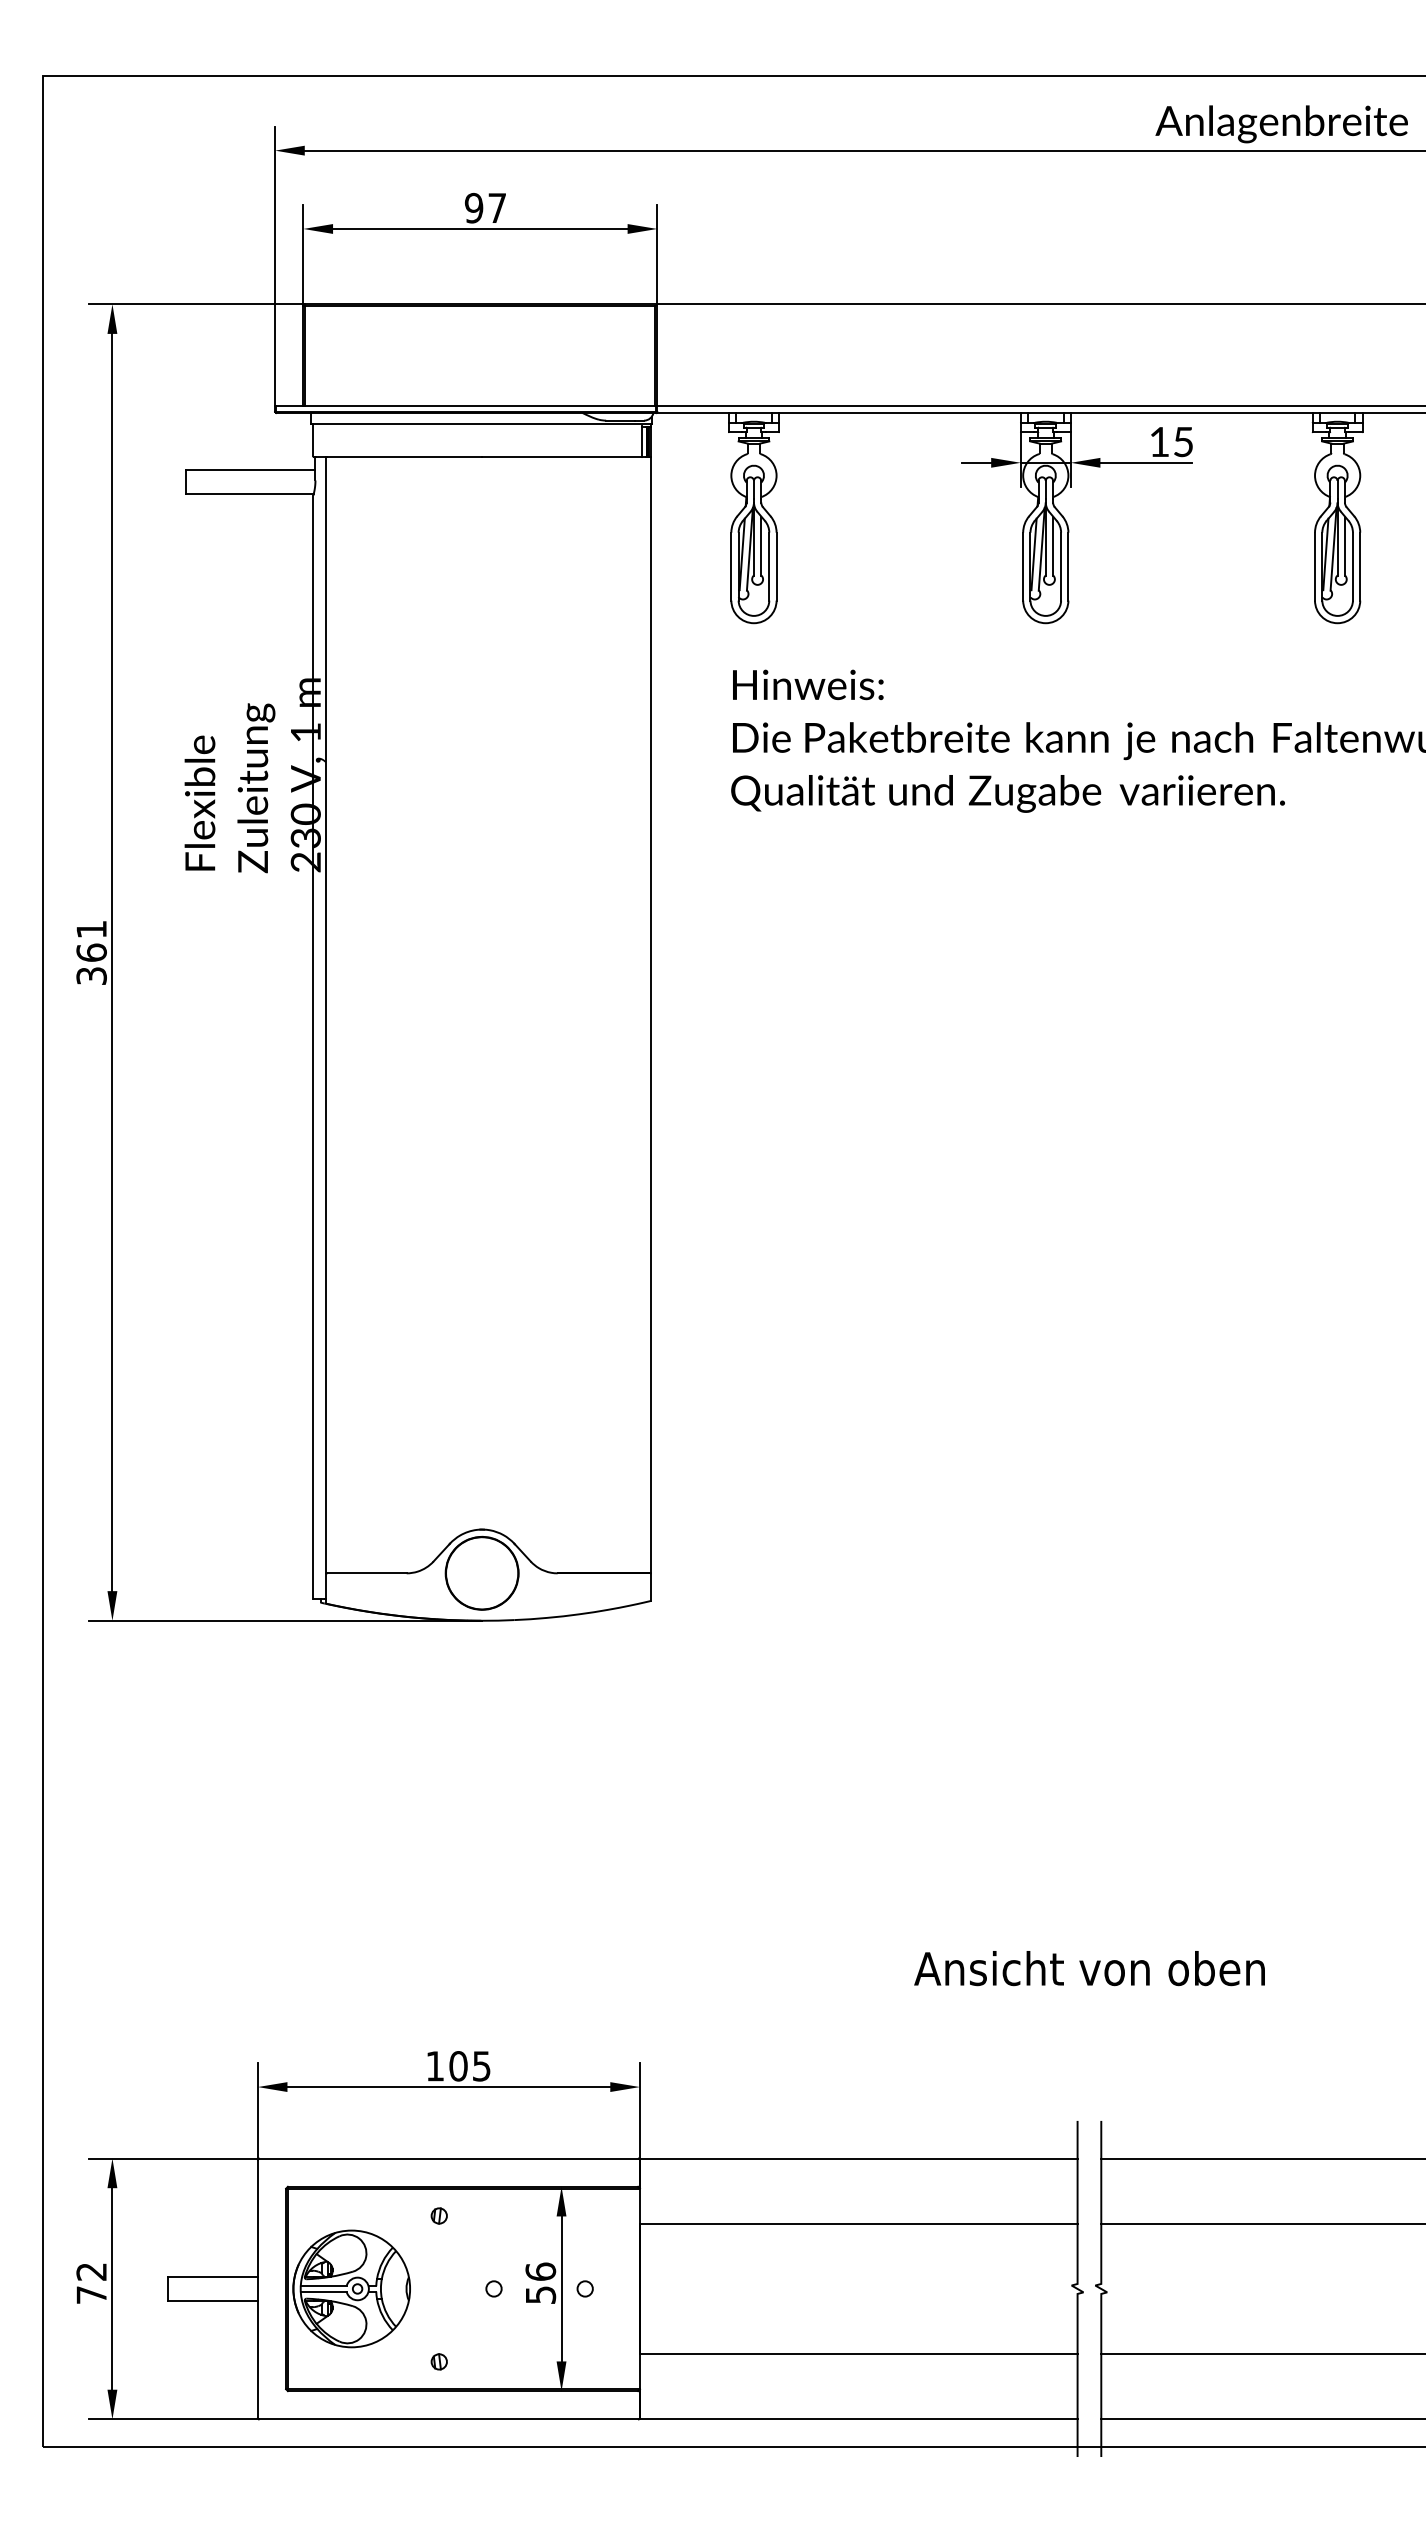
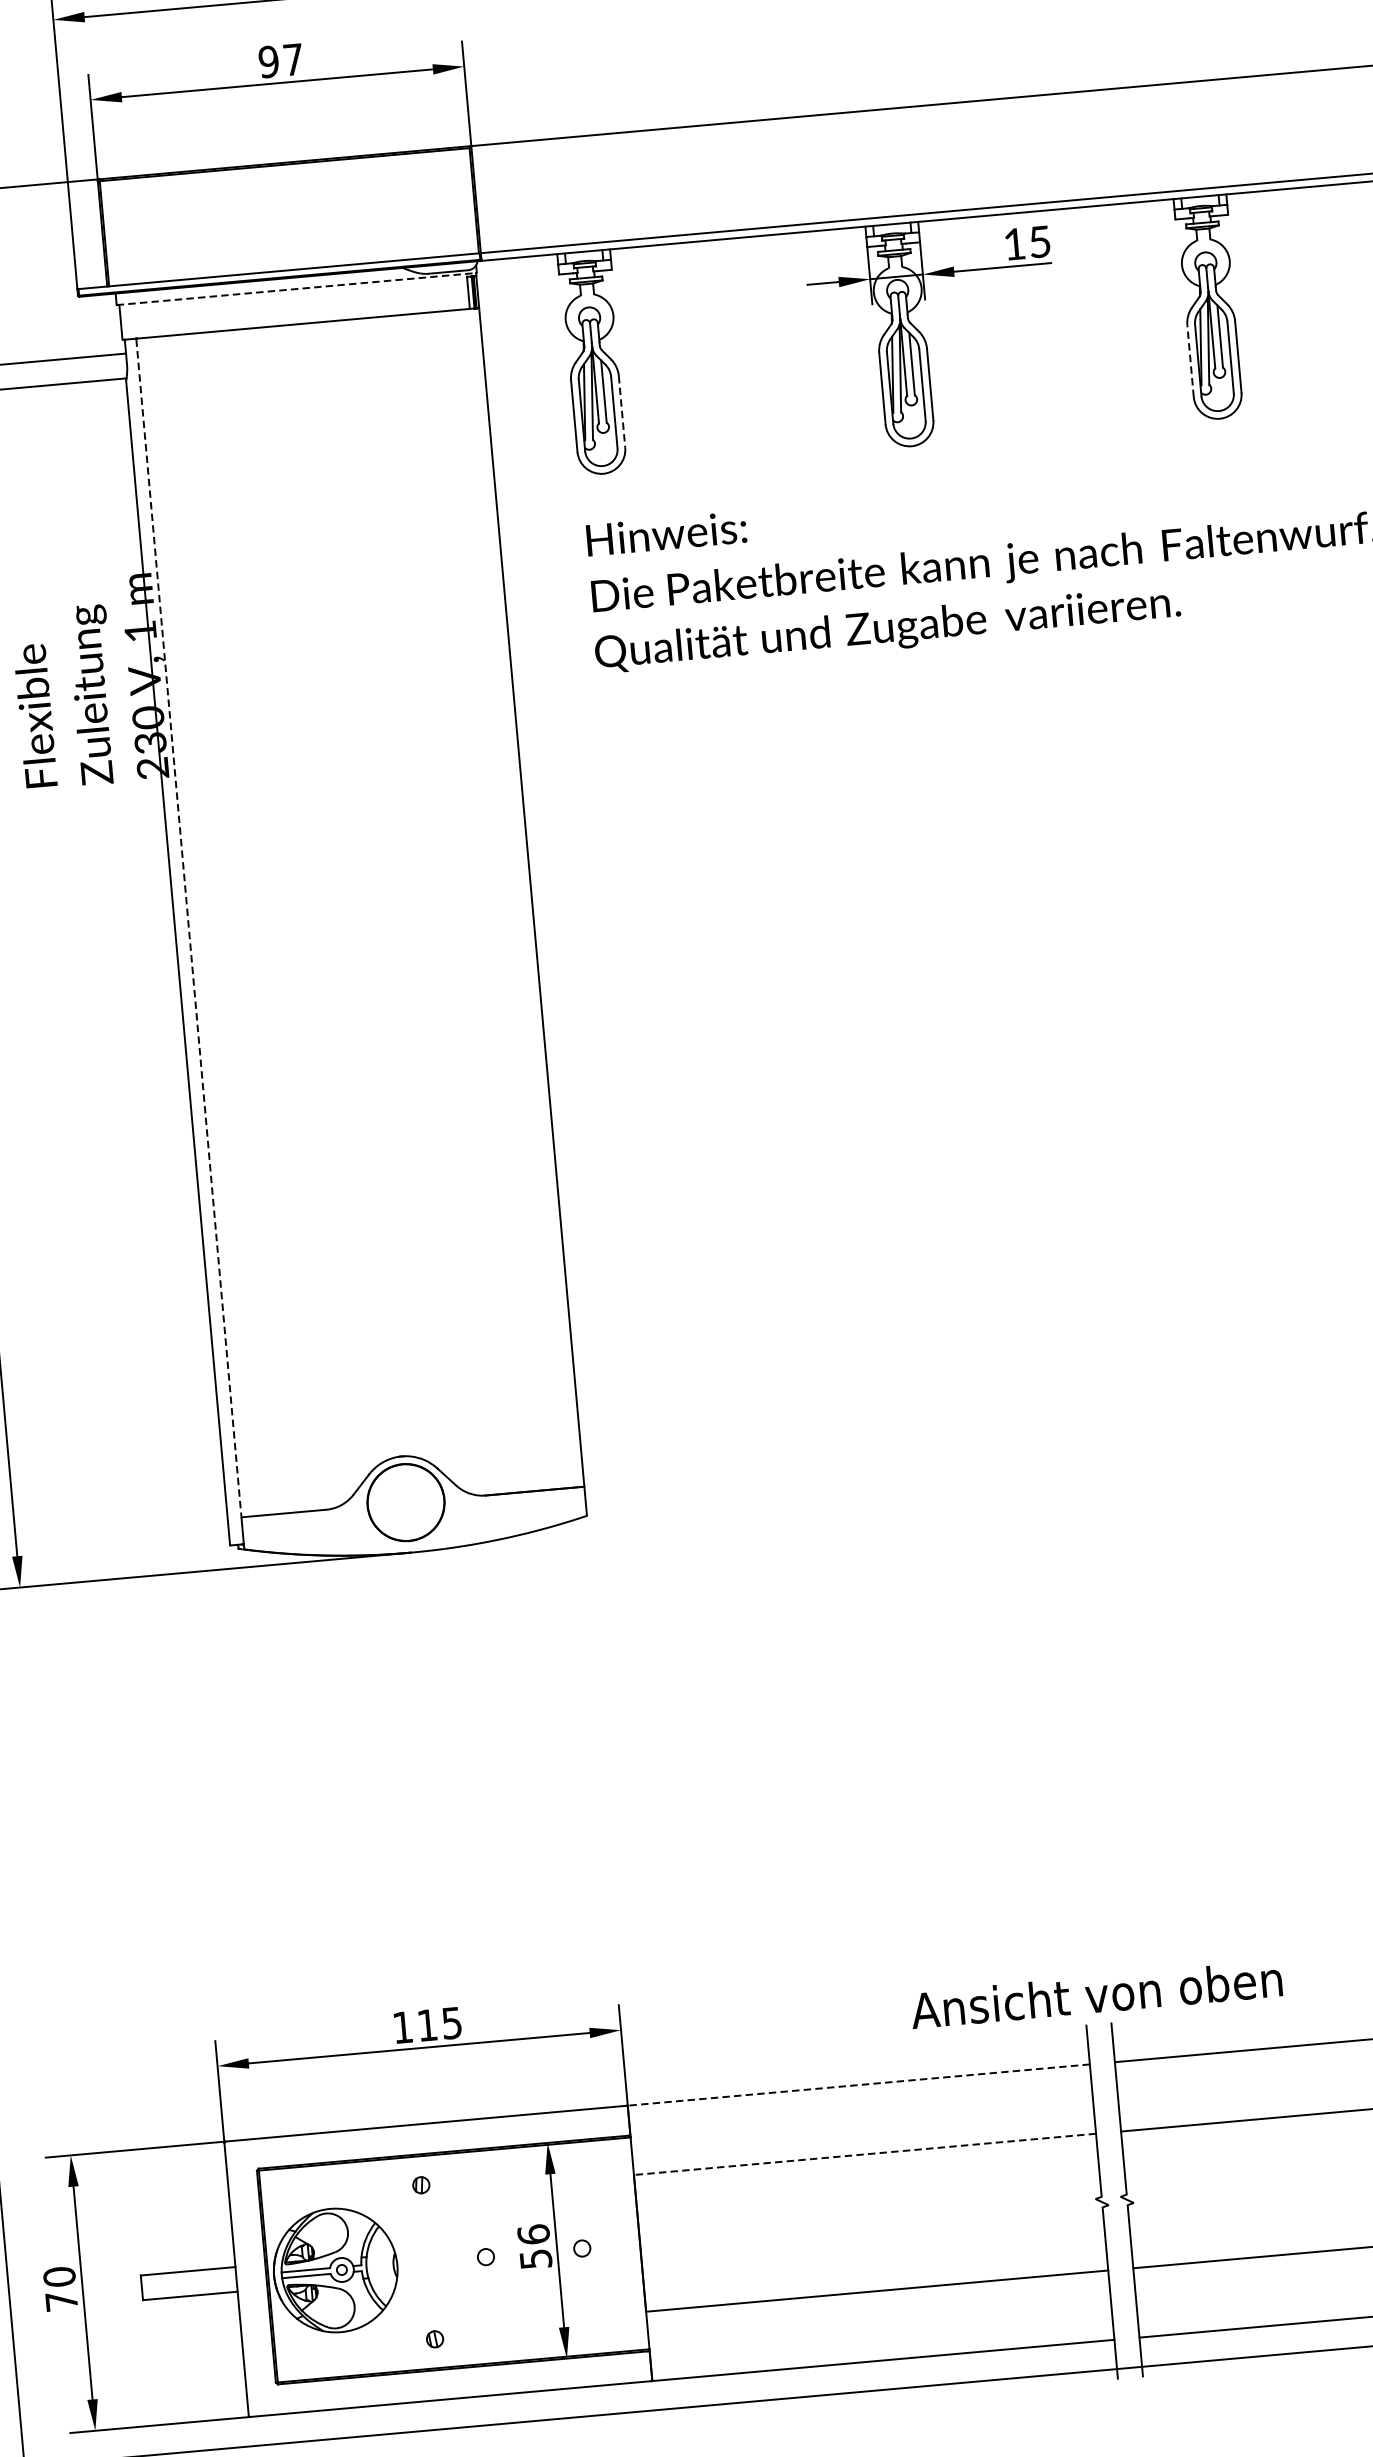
line: (481, 423) -> (296, 288), solid -> dashed
line: (776, 566) -> (621, 411), solid -> dashed
line: (1315, 566) -> (1191, 360), solid -> dashed
line: (326, 1015) -> (189, 928), solid -> dashed
text: (1089, 1968) -> (1096, 1994), moved
text: (458, 2066) -> (427, 2025), 105 -> 115
line: (858, 2158) -> (858, 2085), solid -> dashed
line: (858, 2224) -> (864, 2154), solid -> dashed
text: (91, 2271) -> (59, 2276), 72 -> 70

